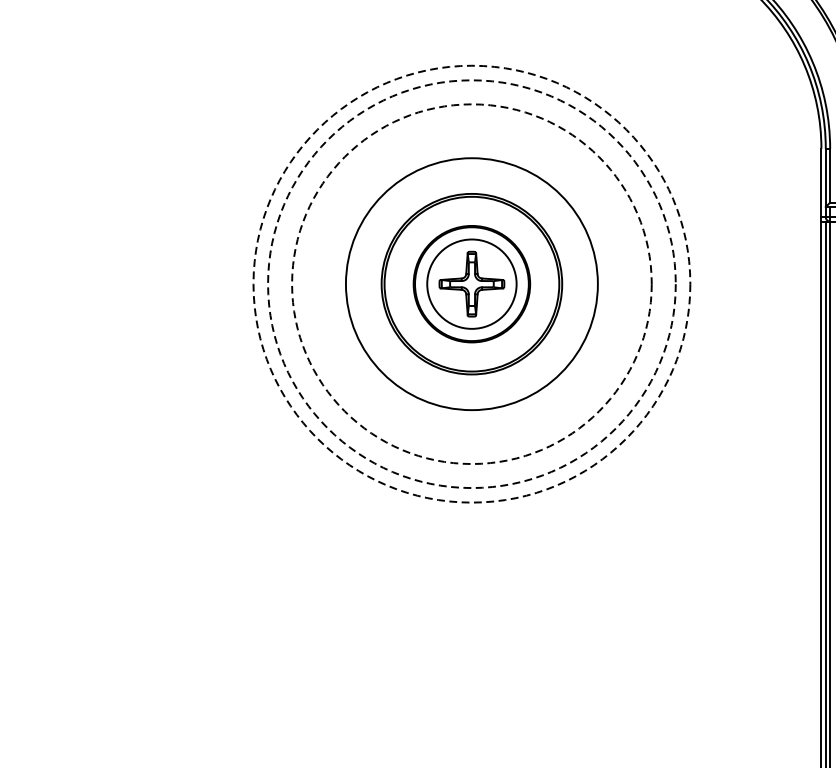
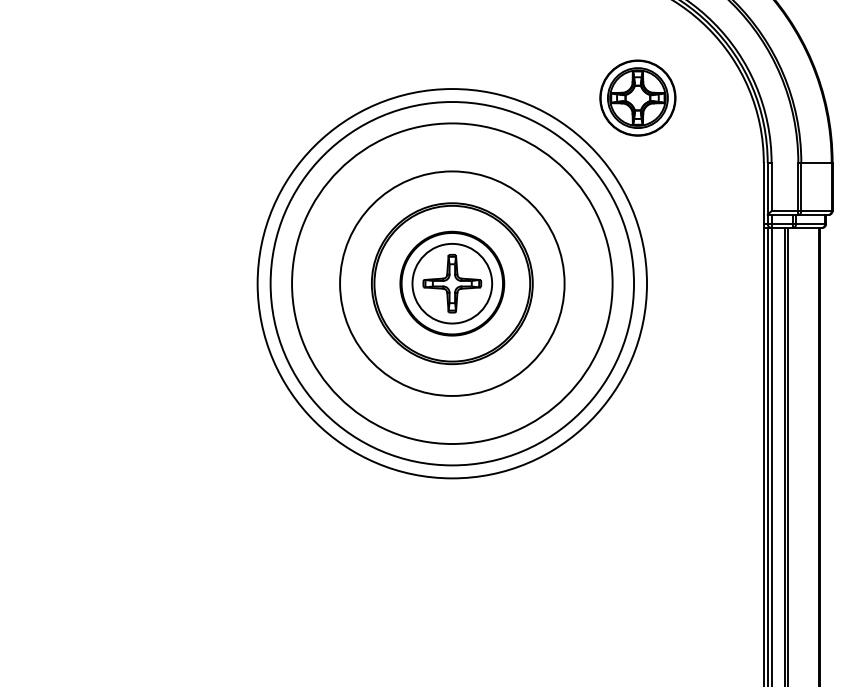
part: (679, 75) -> (637, 97), added
circle: (472, 283) -> (452, 283), dashed -> solid
circle: (472, 283) -> (452, 283), dashed -> solid
circle: (472, 283) -> (452, 283), dashed -> solid

